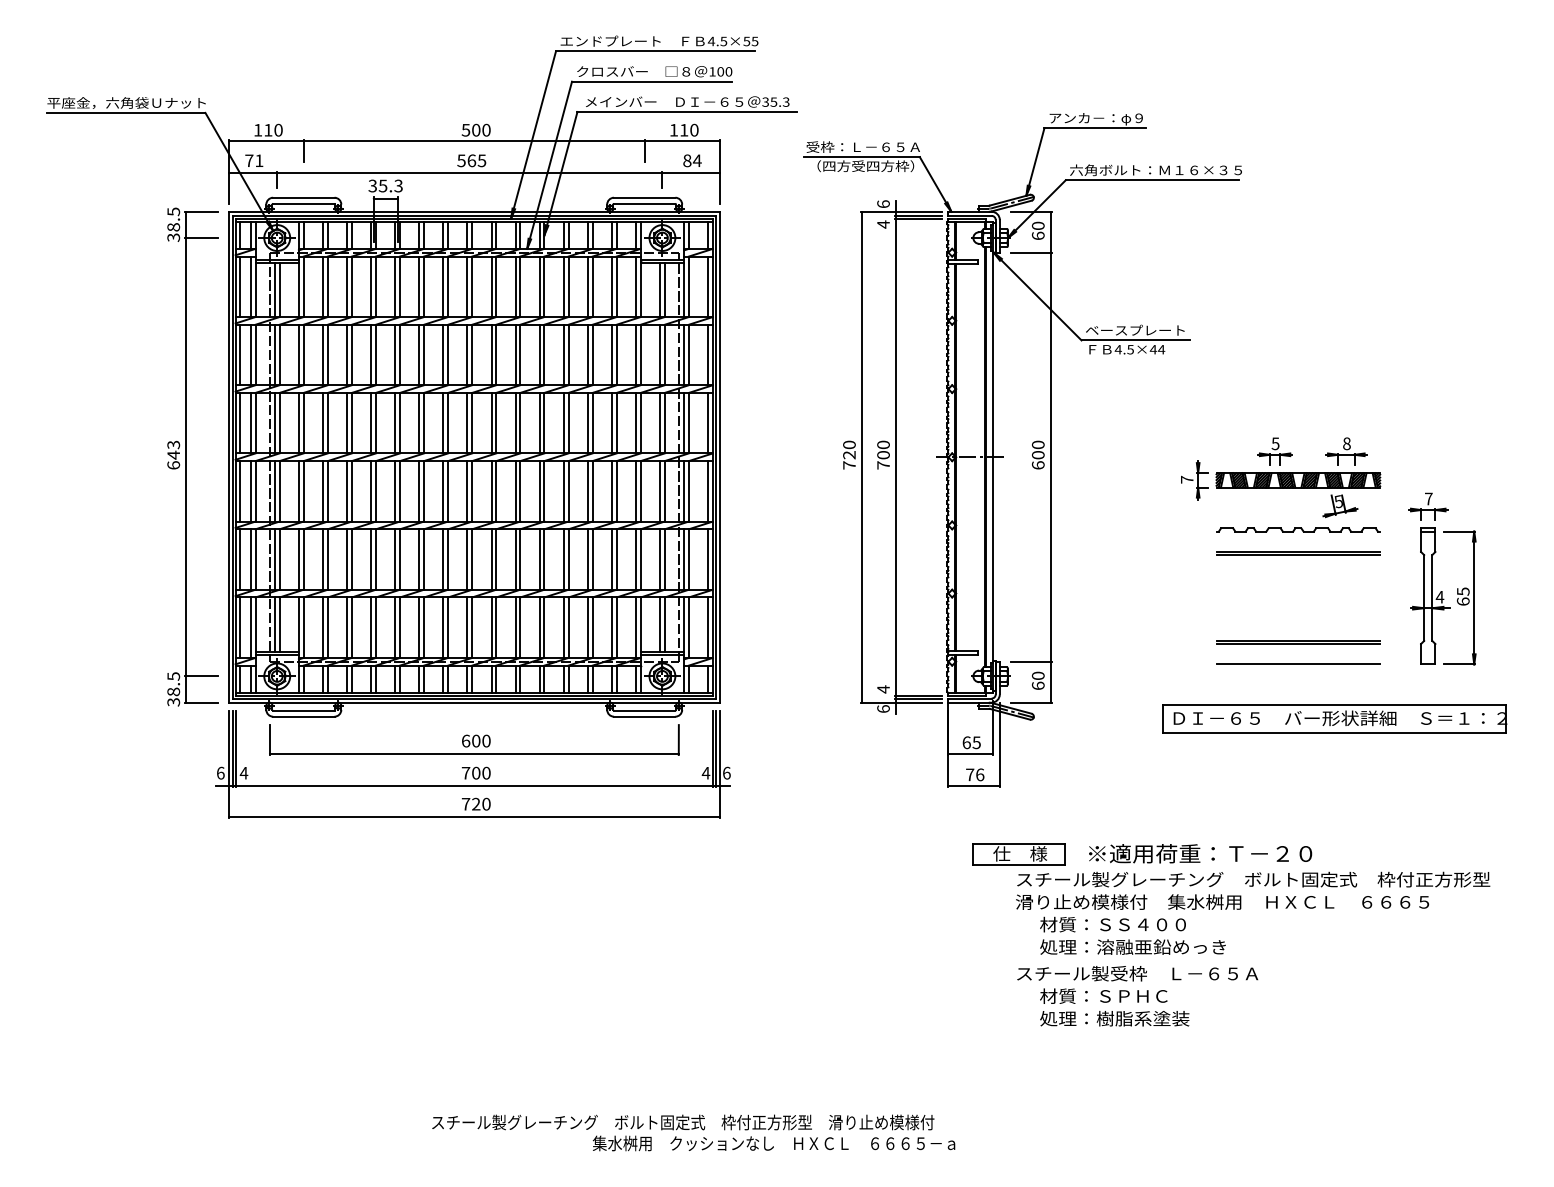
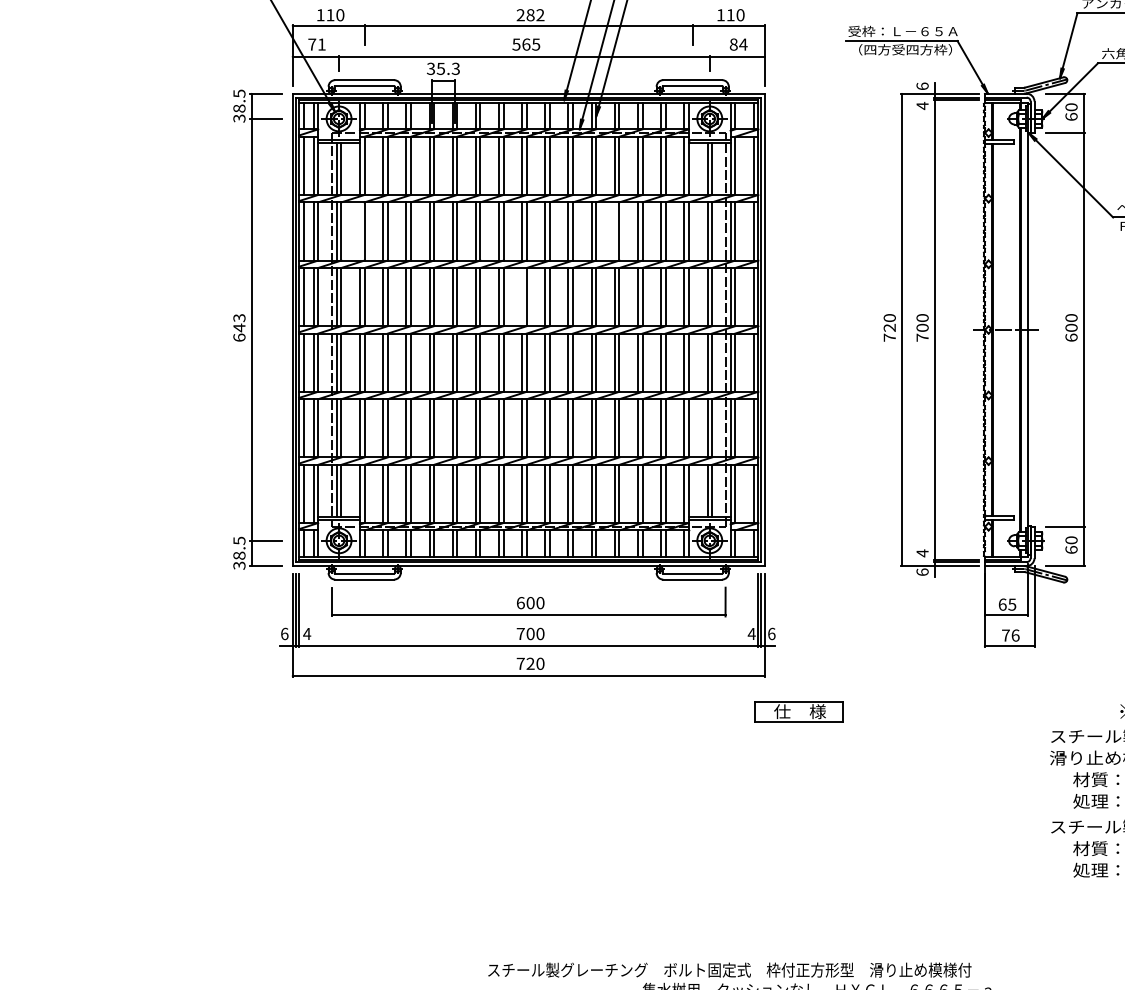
text: (475, 129) -> (529, 14), 500 -> 282
line: (298, 354) -> (359, 231), removed
line: (563, 354) -> (614, 231), removed
line: (467, 422) -> (522, 296), removed
part: (1018, 854) -> (798, 712), moved

